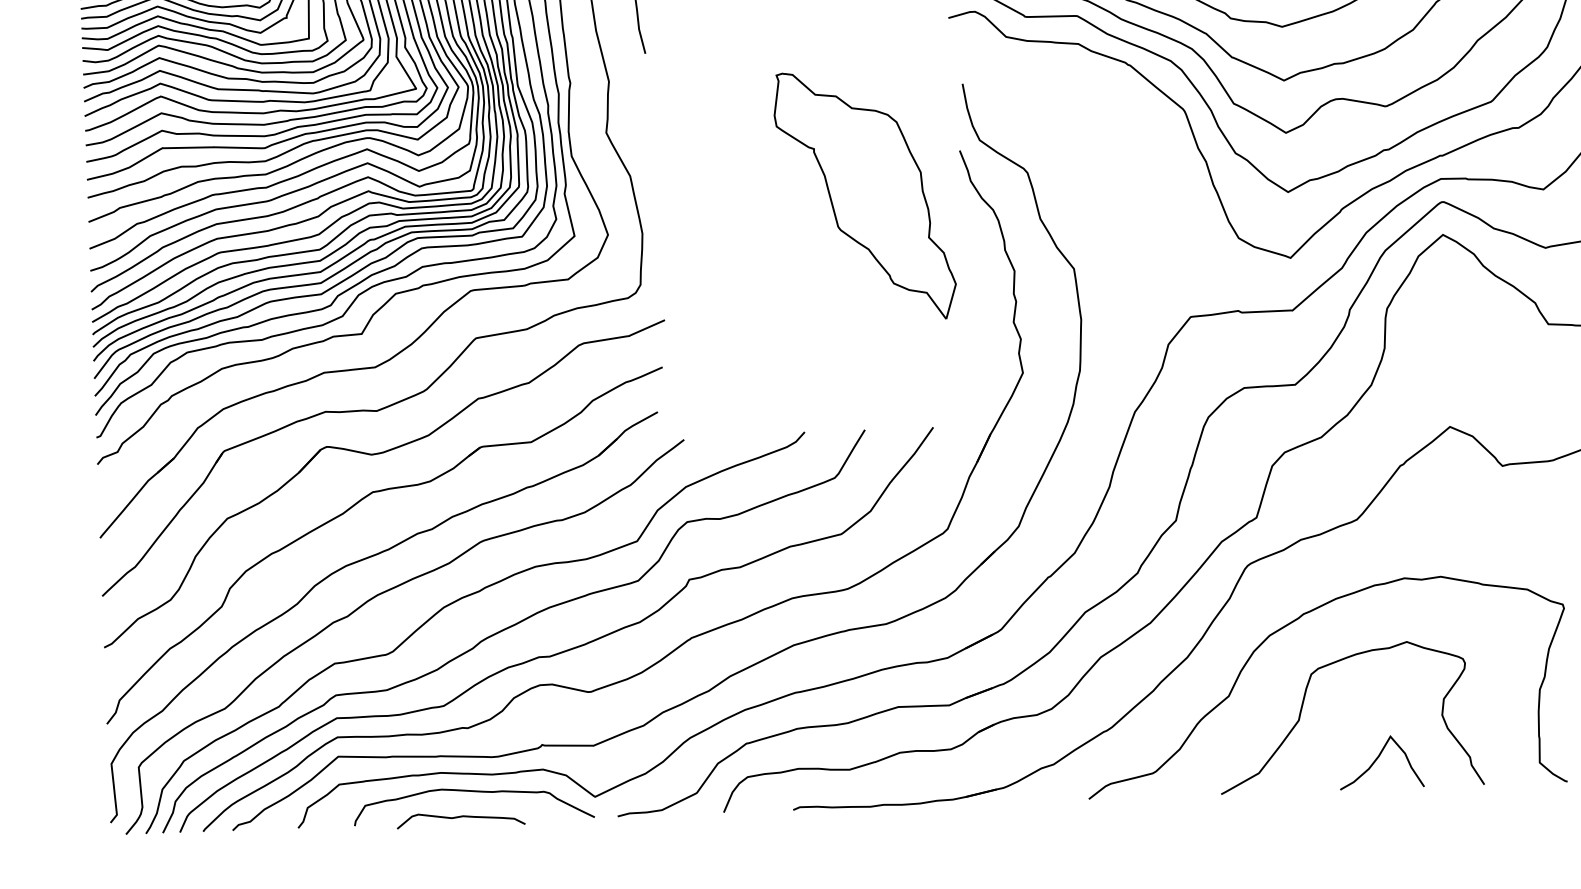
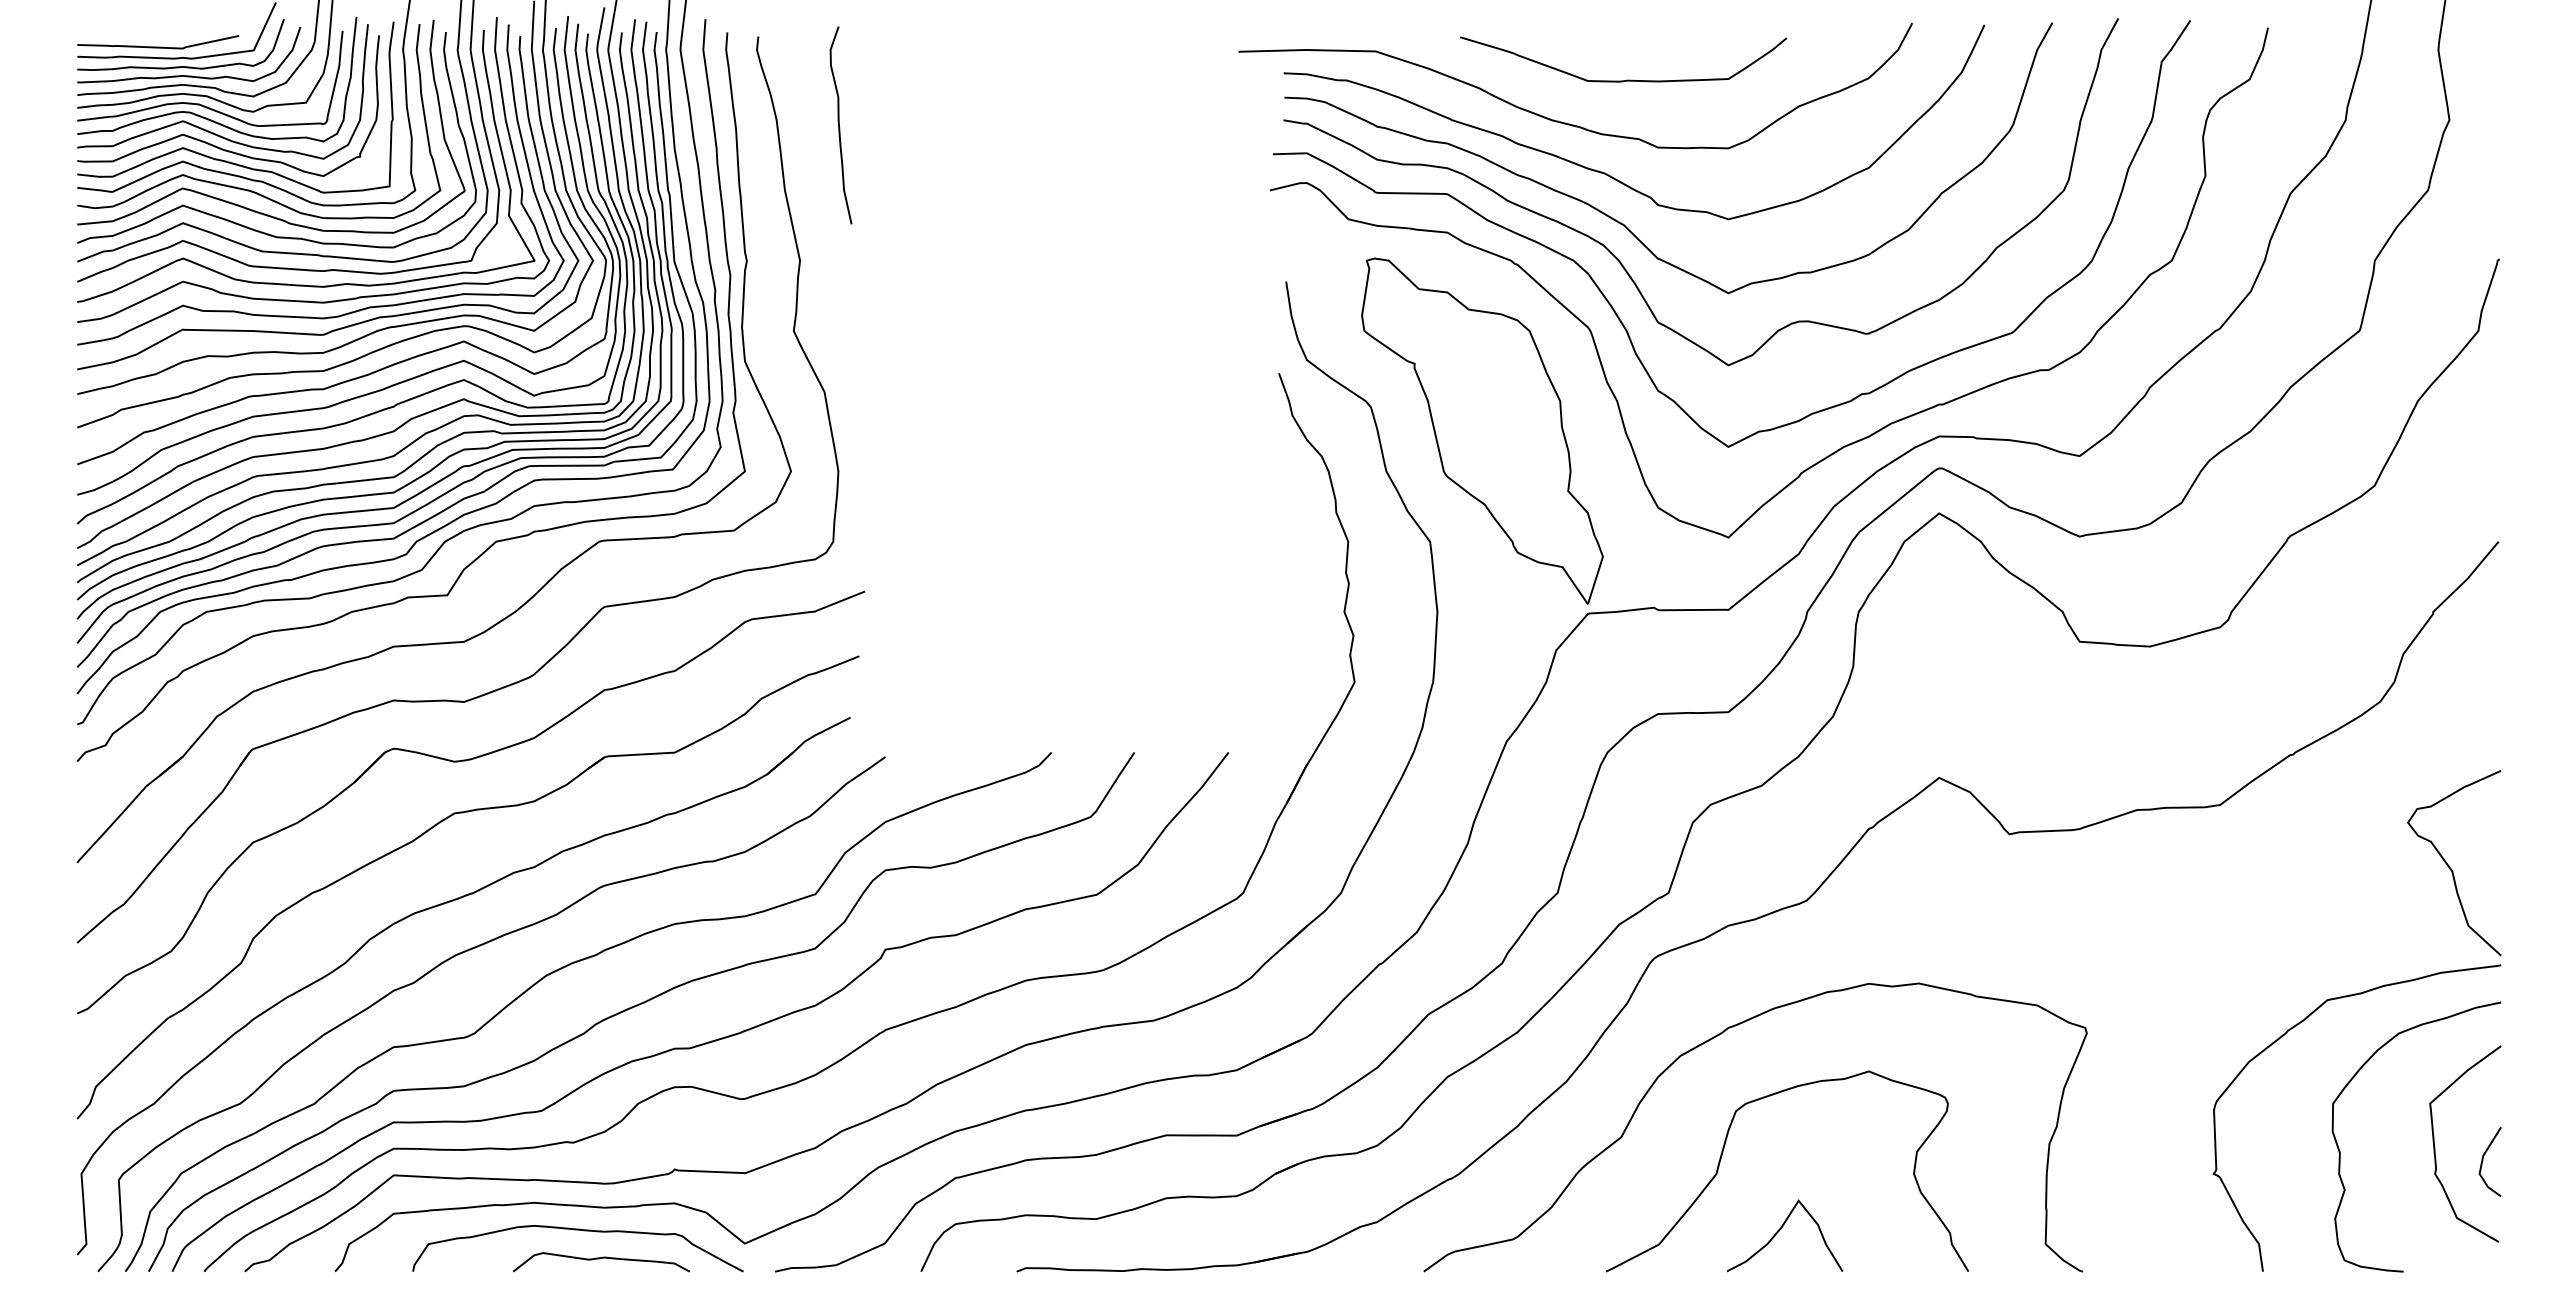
part: (865, 195) -> (1482, 430), moved
curve: (1378, 758) -> (1780, 1230), moved
curve: (459, 817) -> (599, 1259), moved

